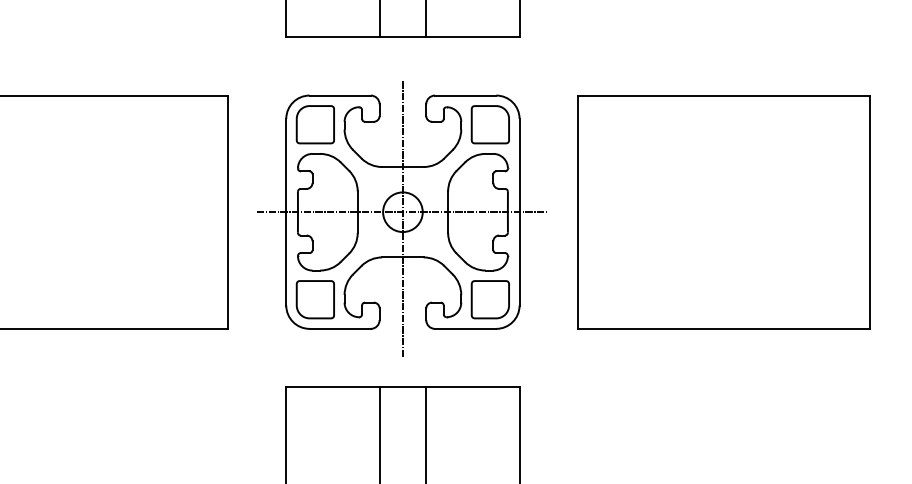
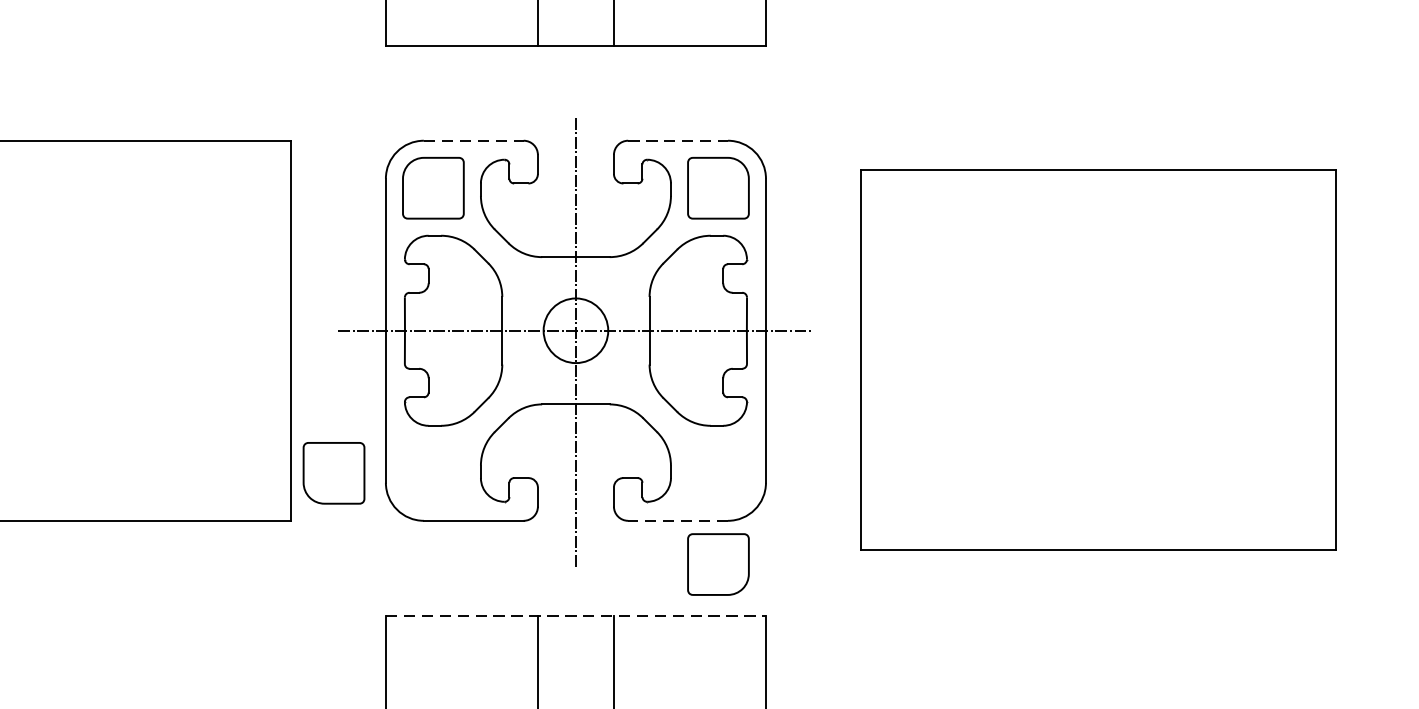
line: (340, 95) -> (474, 140), solid -> dashed
line: (465, 95) -> (677, 140), solid -> dashed
part: (723, 212) -> (1098, 360), moved
part: (314, 299) -> (332, 472), moved
part: (489, 299) -> (716, 564), moved
line: (465, 328) -> (677, 520), solid -> dashed
line: (402, 387) -> (575, 616), solid -> dashed

